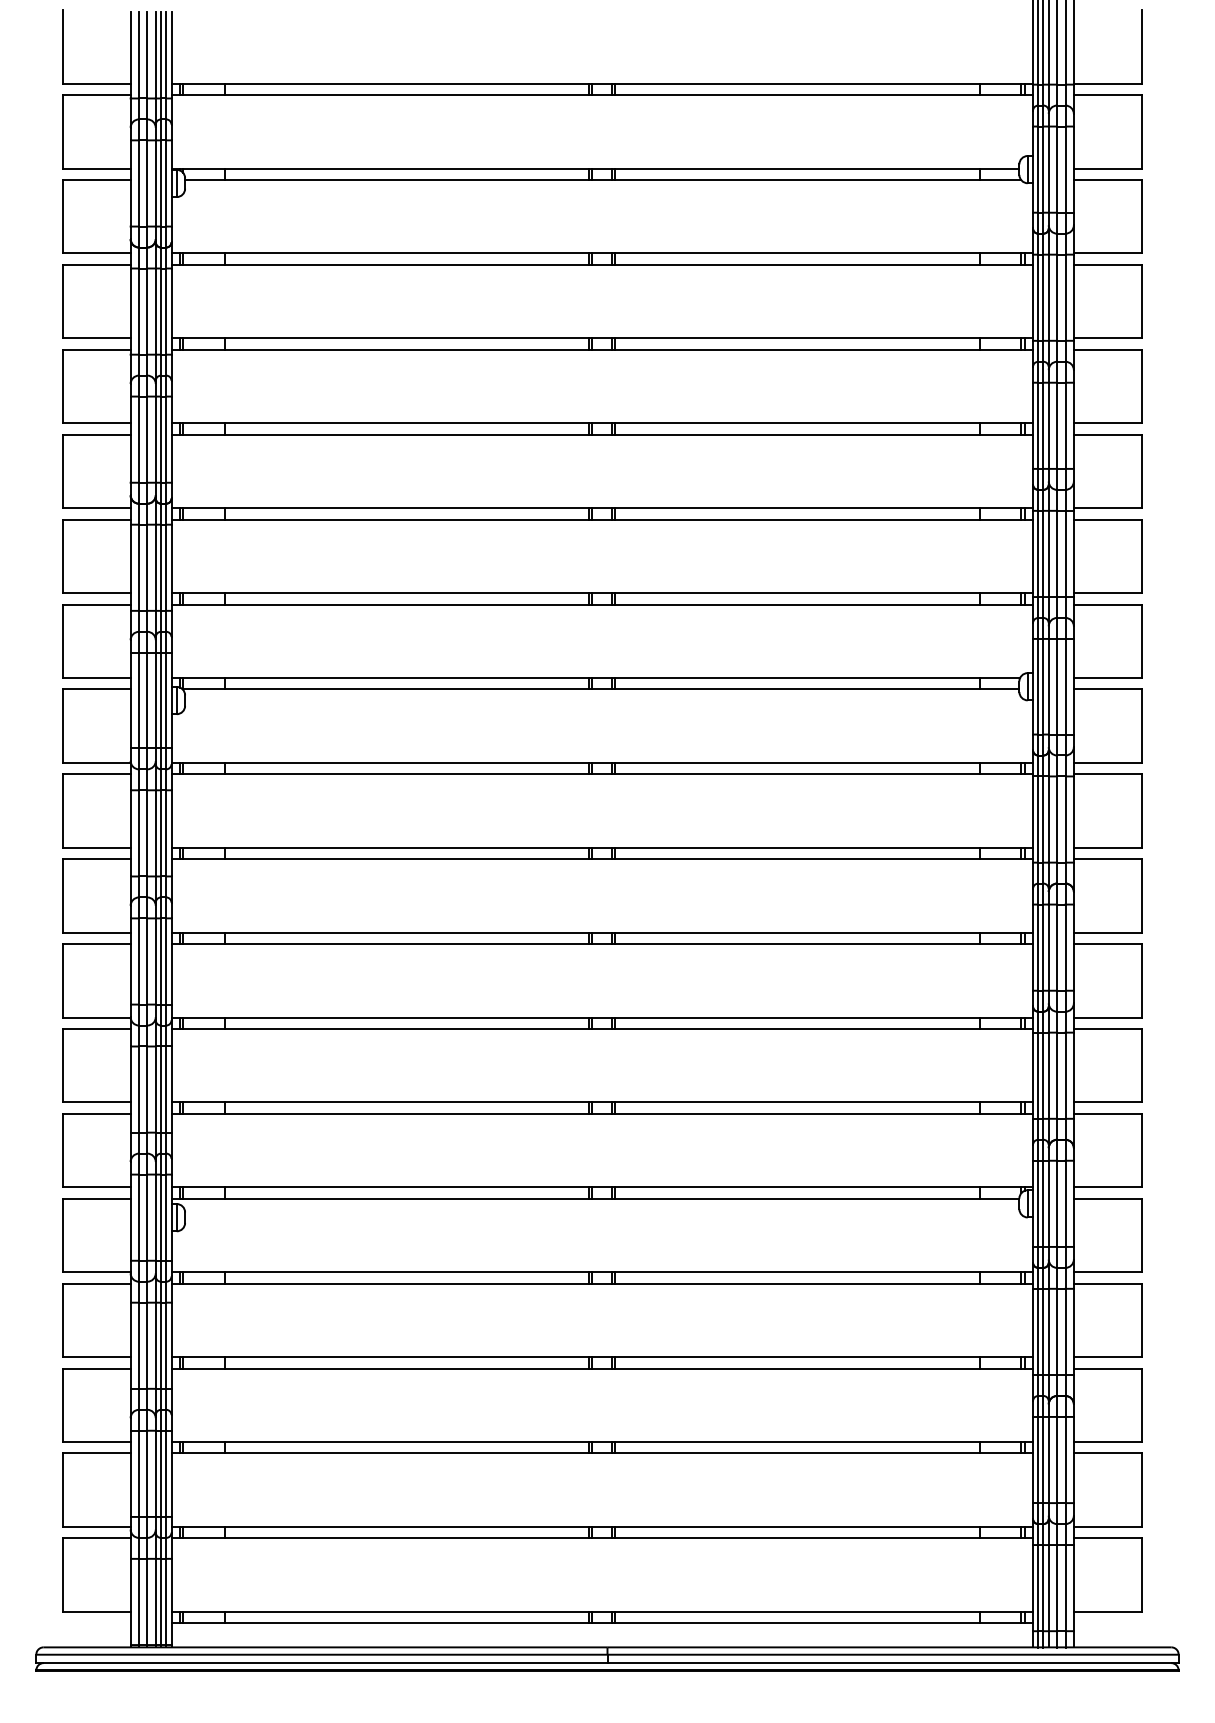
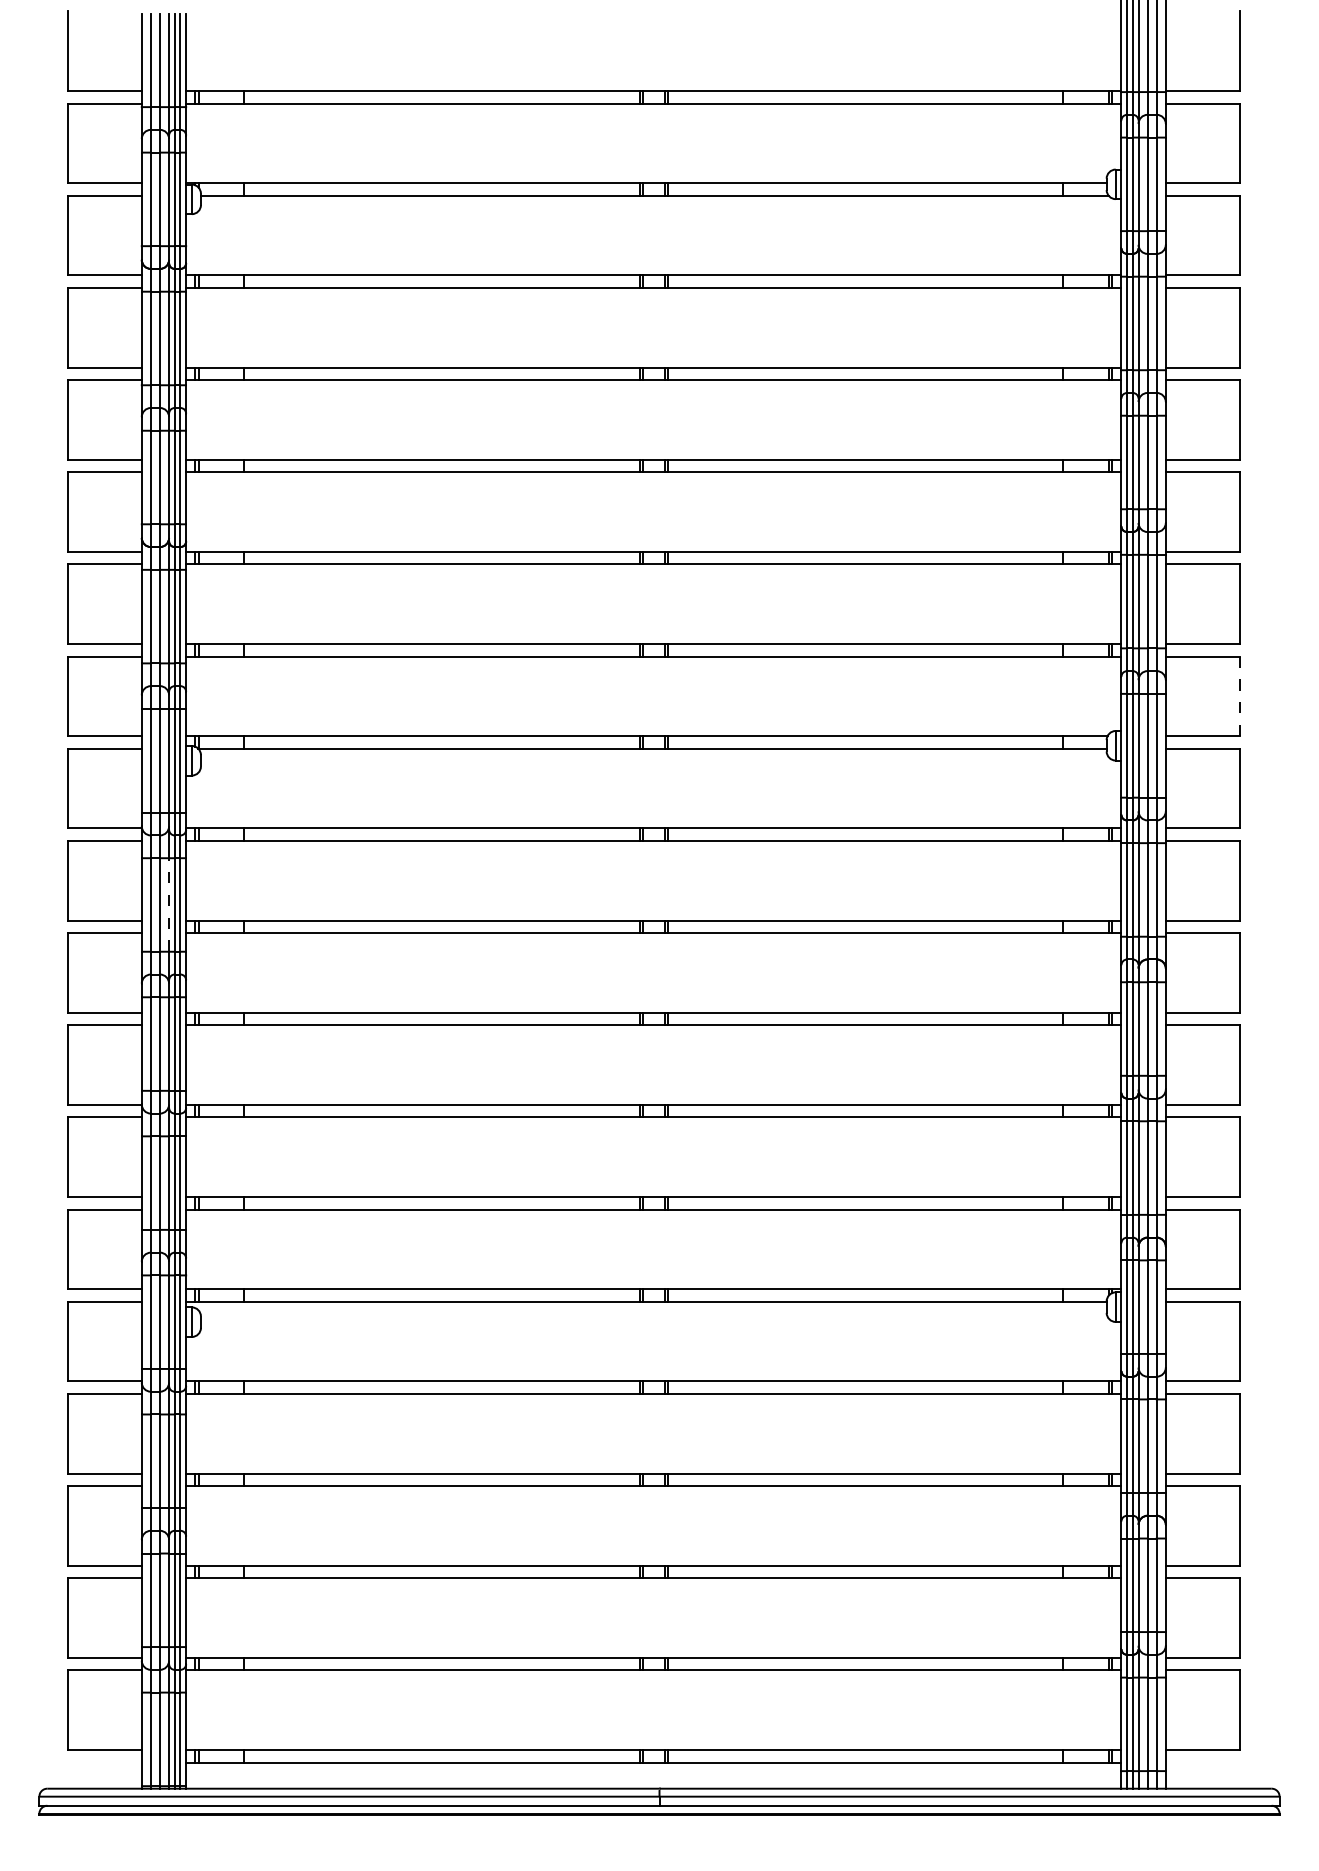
line: (1141, 641) -> (1239, 696), solid -> dashed
line: (156, 832) -> (169, 904), solid -> dashed

